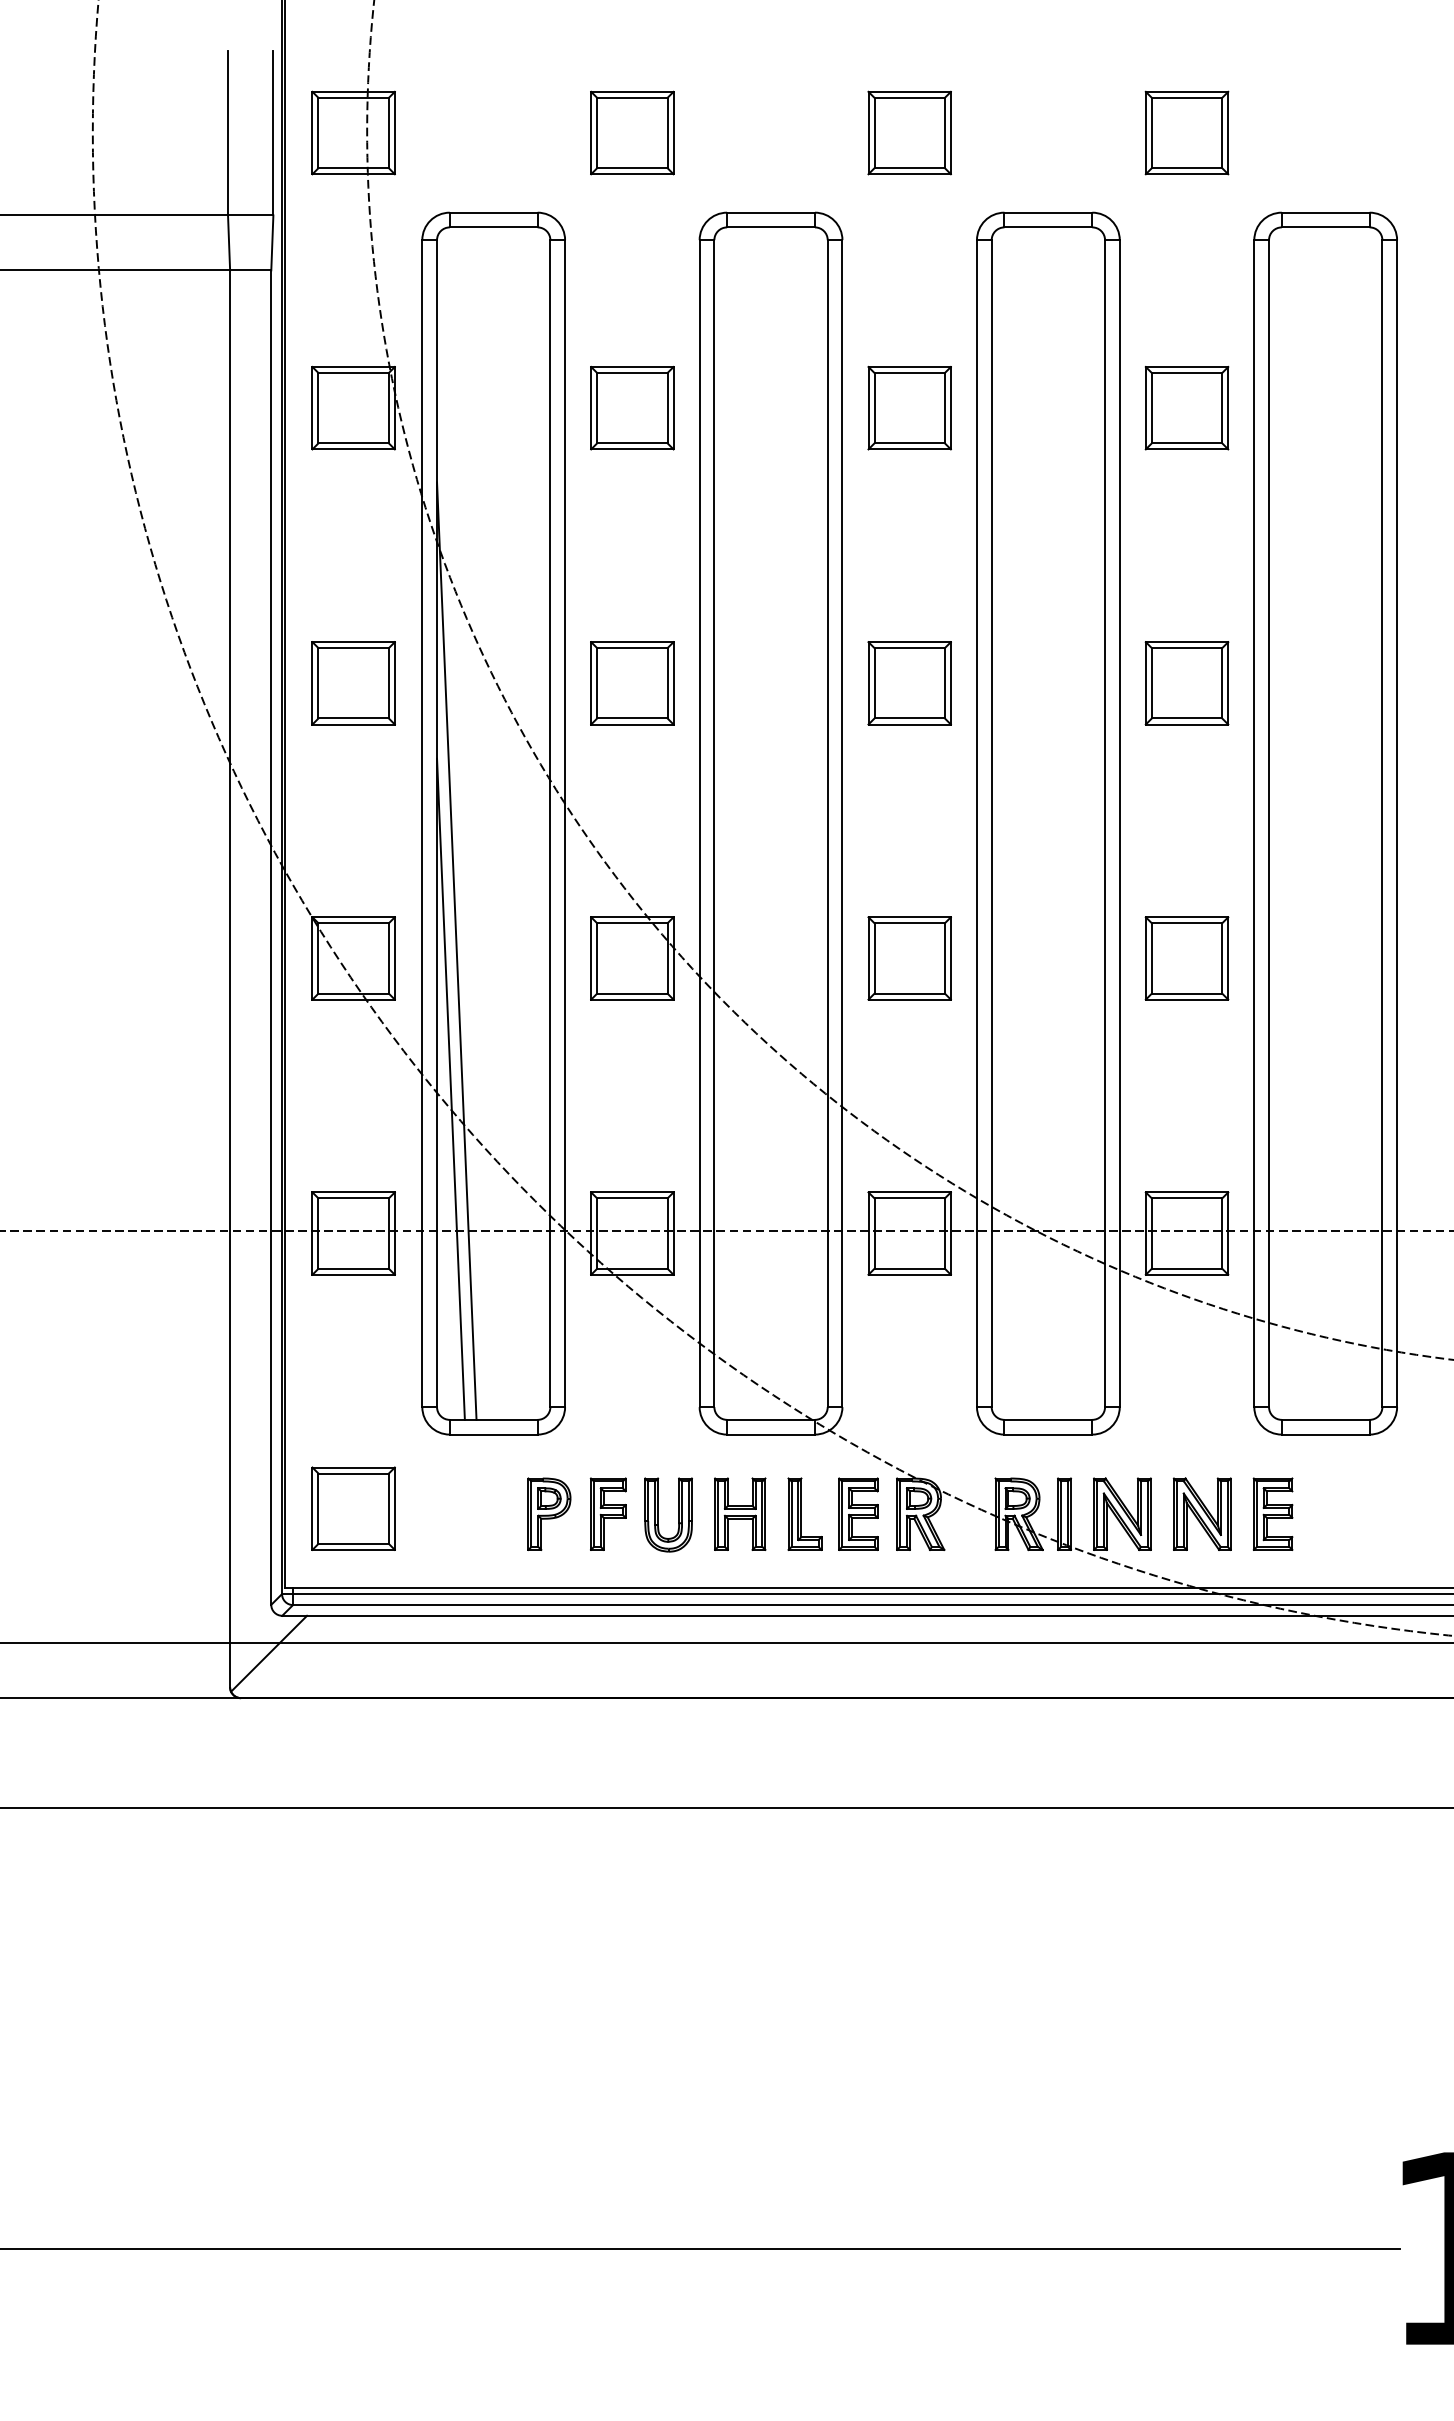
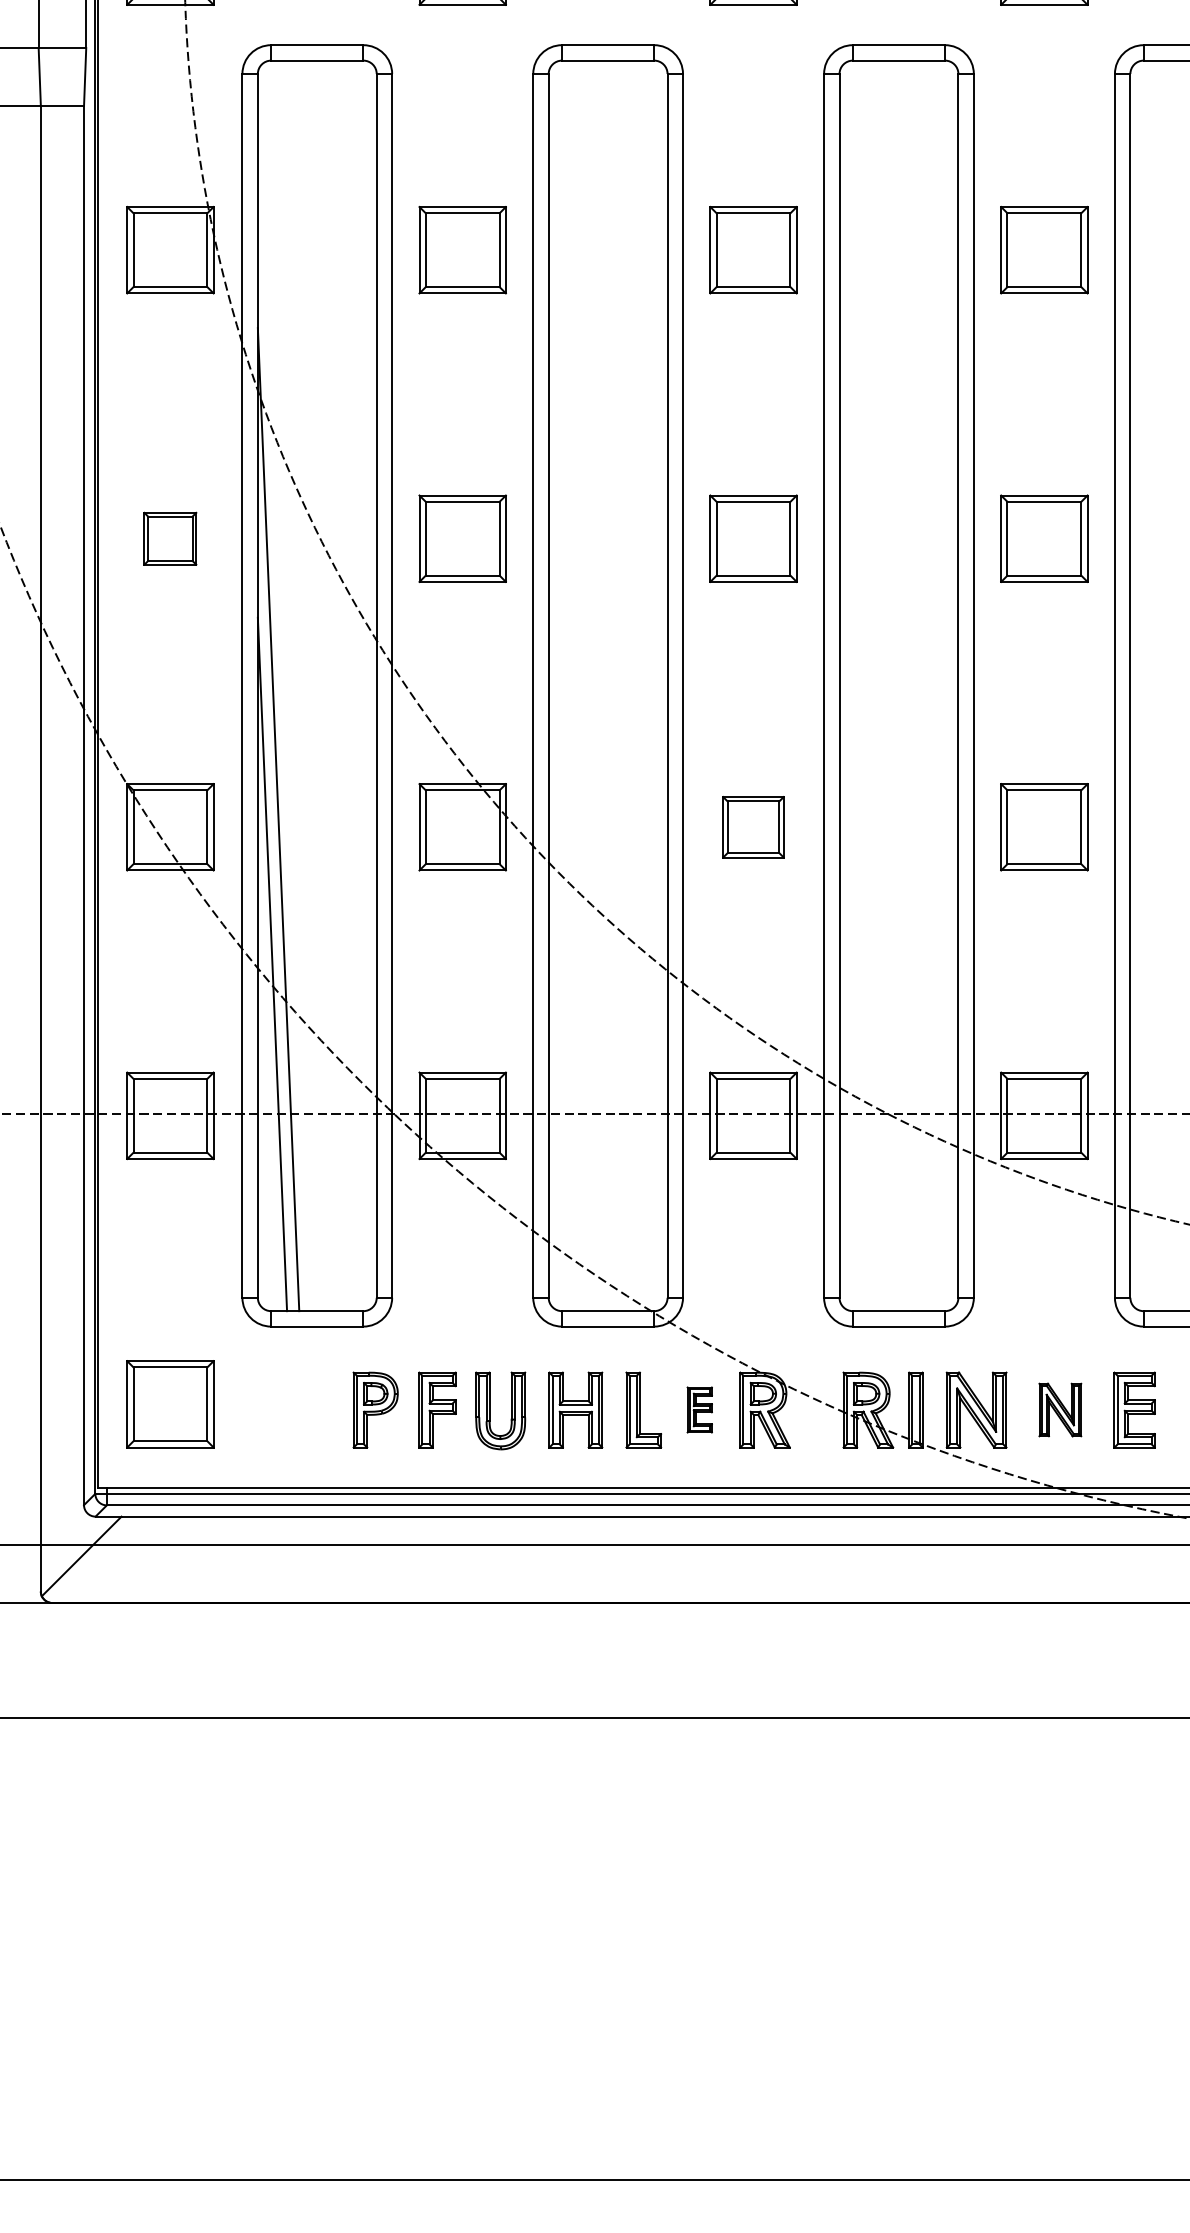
part: (353, 683) -> (170, 538), size x0.6
part: (909, 958) -> (753, 827), size x0.7
part: (858, 1513) -> (699, 1409), size x0.6
part: (1201, 1513) -> (1059, 1409), size x0.7

